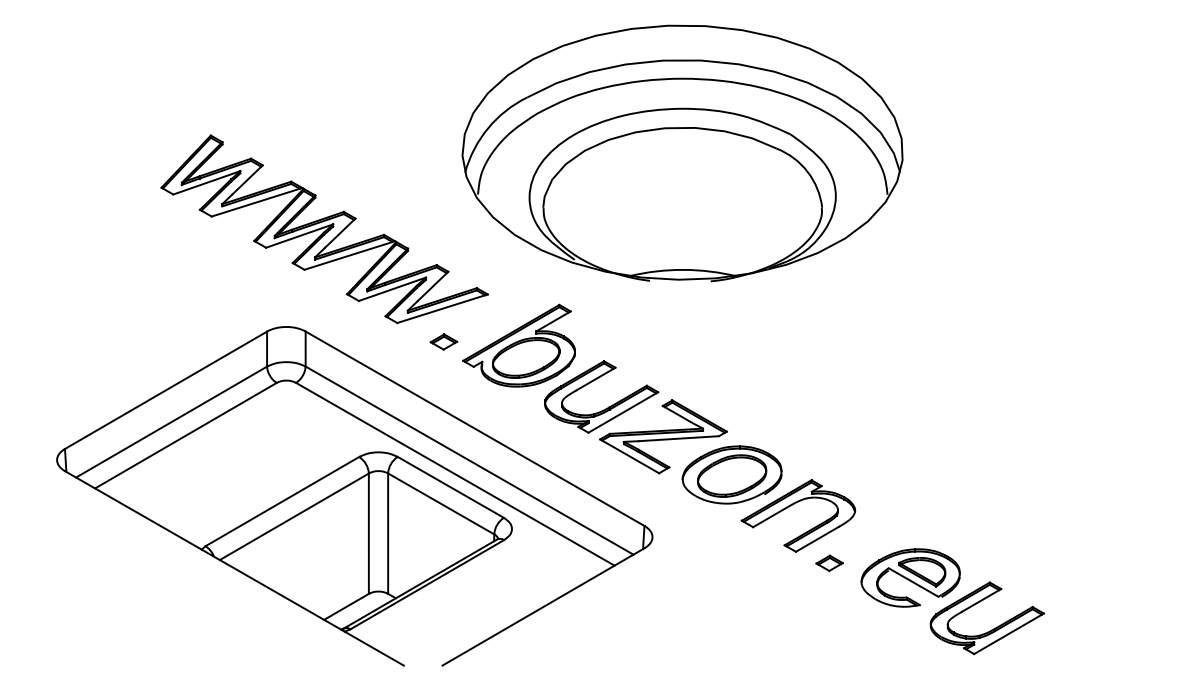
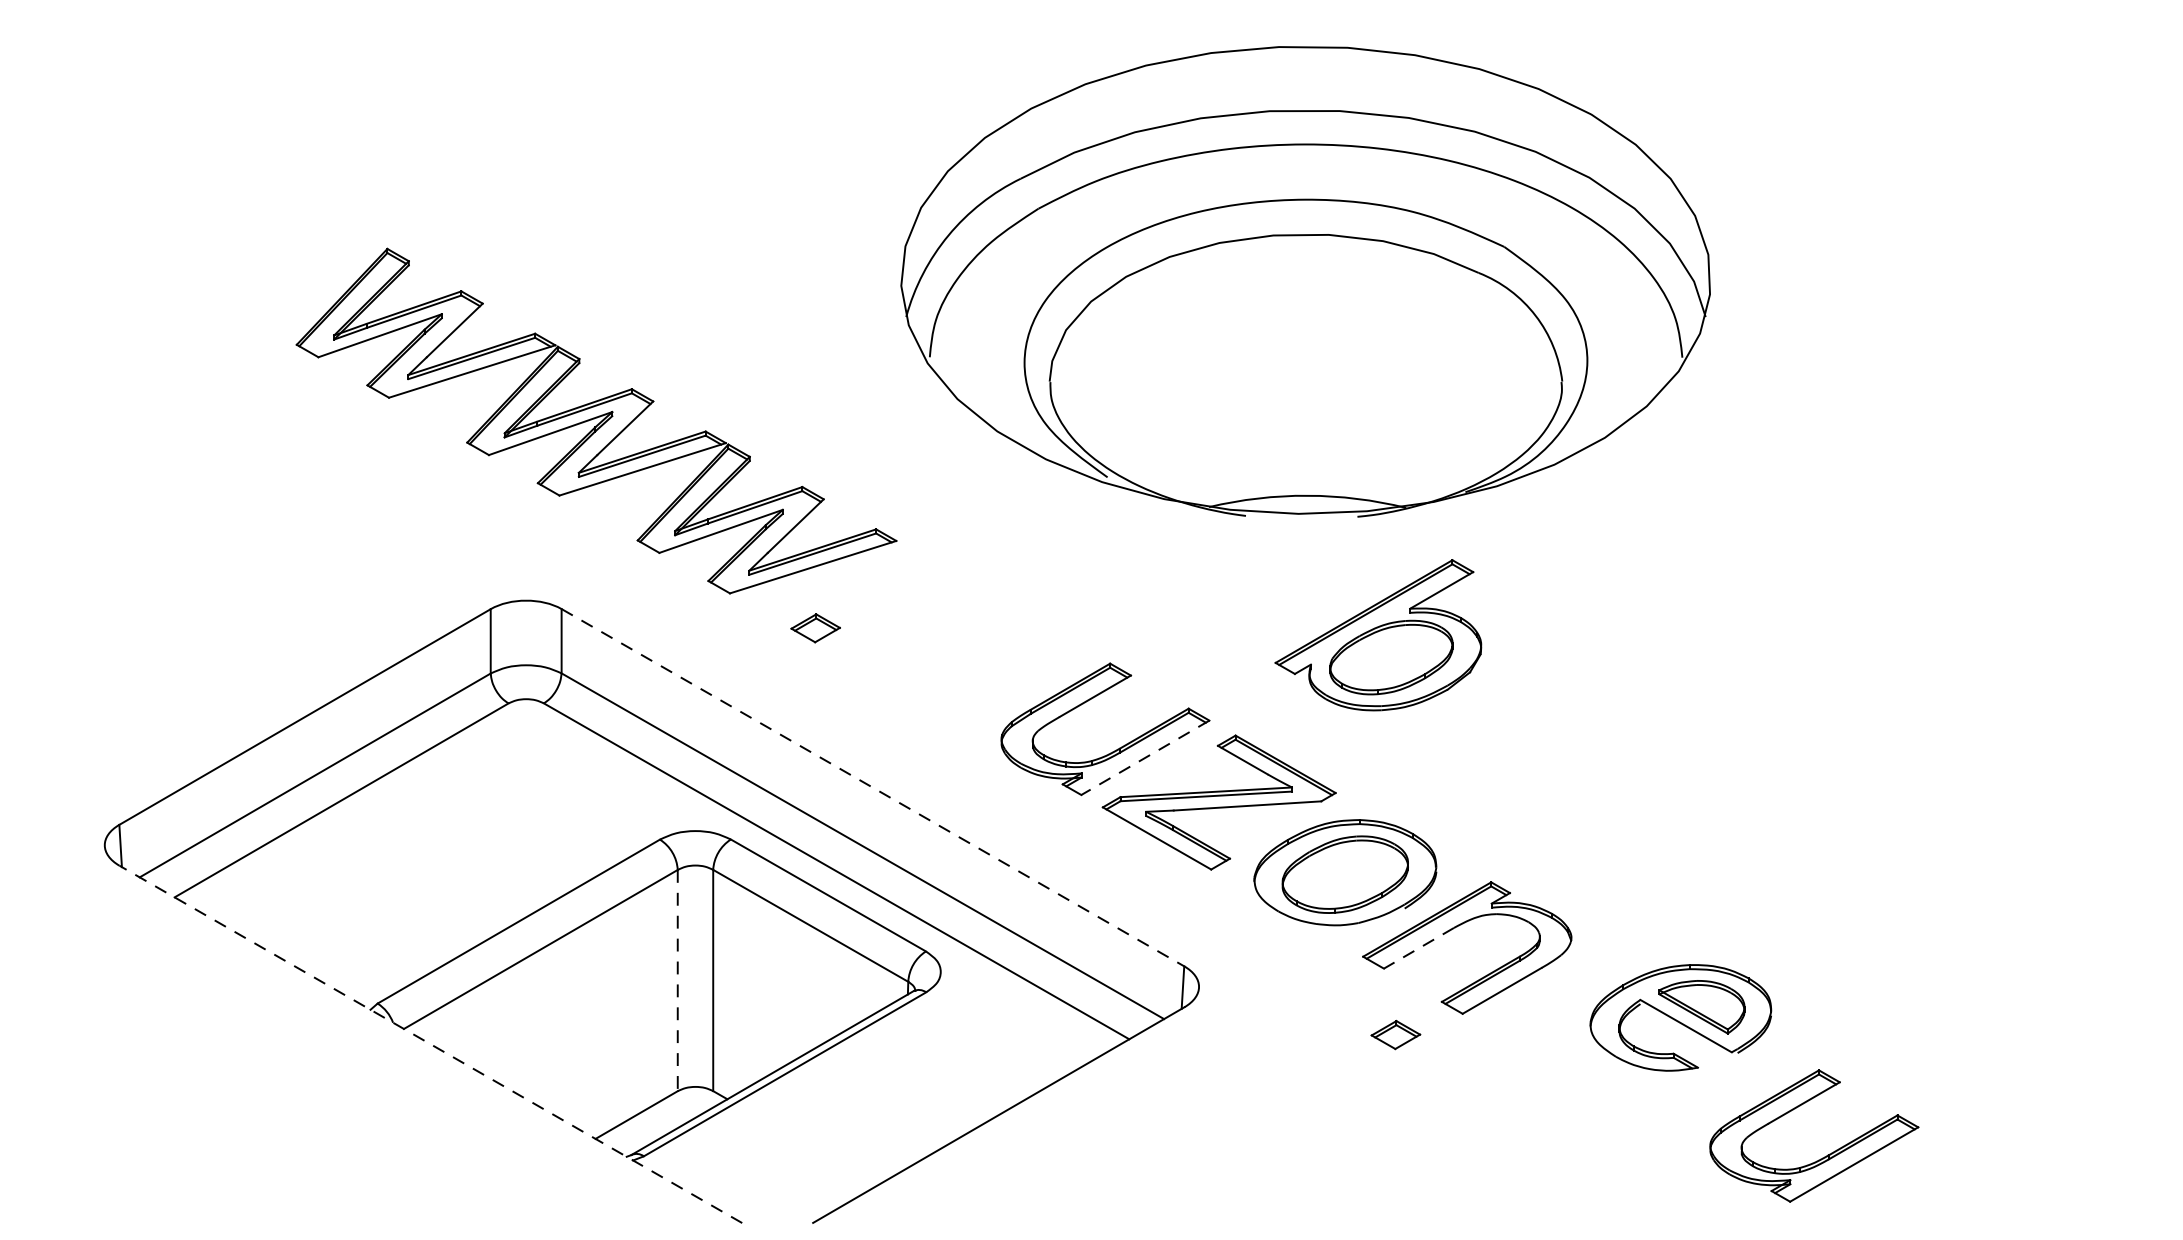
part: (682, 153) -> (1305, 281), moved
part: (518, 345) -> (1377, 634), moved
line: (622, 412) -> (1143, 757), solid -> dashed
line: (475, 429) -> (873, 789), solid -> dashed
line: (771, 516) -> (1417, 948), solid -> dashed
line: (368, 534) -> (677, 982), solid -> dashed
part: (829, 563) -> (1395, 1035), moved
line: (234, 568) -> (430, 1044), solid -> dashed
part: (910, 577) -> (1680, 1016), moved

